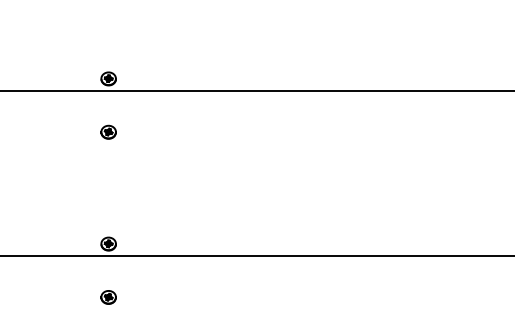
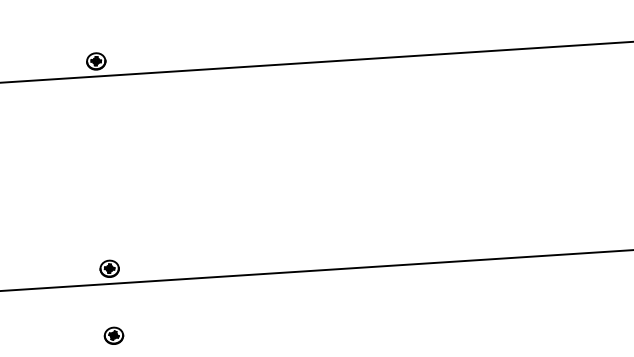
part: (108, 131) -> (100, 127), removed

